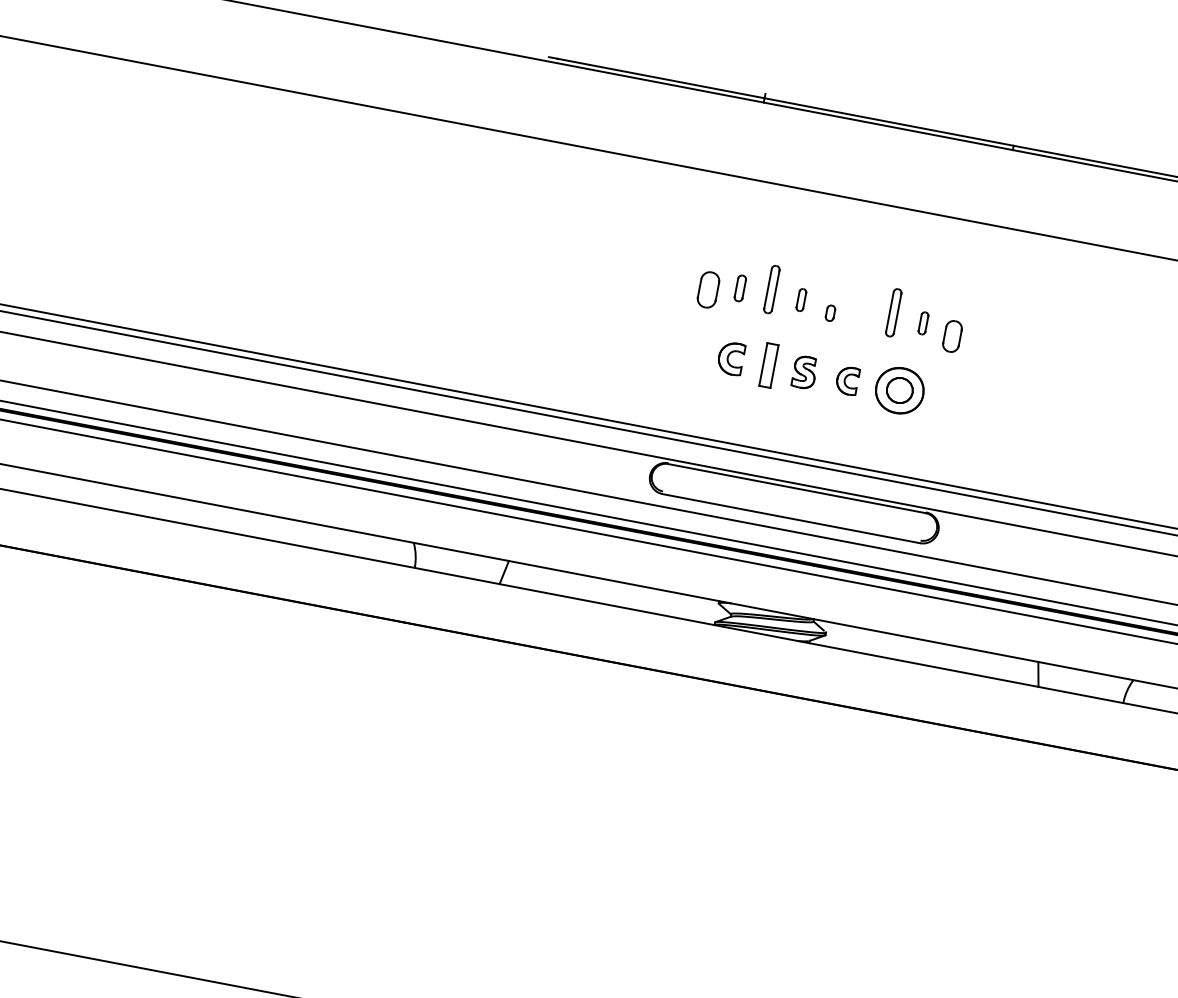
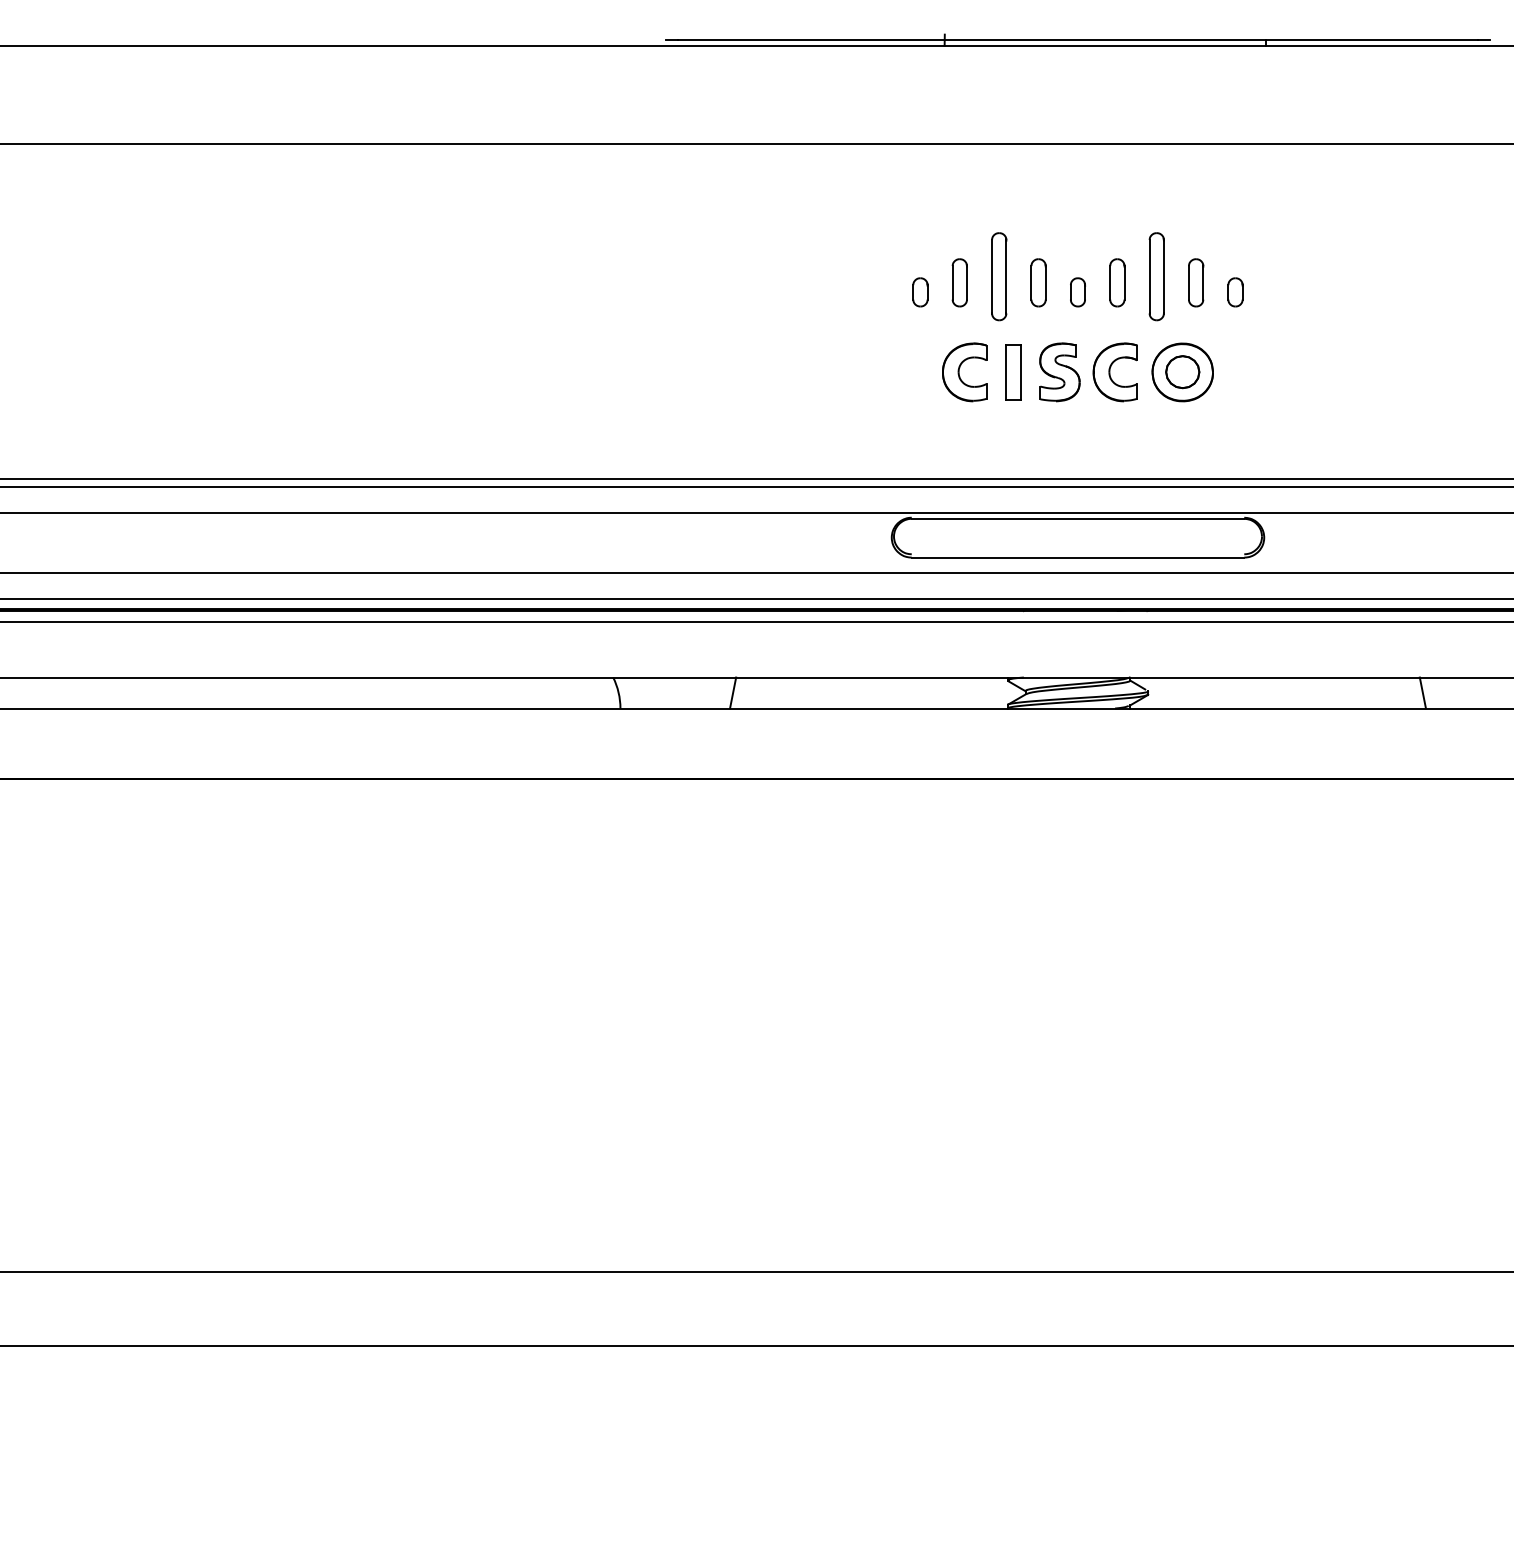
part: (740, 288) -> (959, 282), size x1.43
part: (772, 289) -> (999, 276), size x1.43
part: (708, 290) -> (920, 292), size x0.62
part: (801, 299) -> (1038, 282), size x1.67
part: (862, 311) -> (1117, 282), added
part: (893, 312) -> (1156, 276), size x1.43
part: (830, 313) -> (1077, 292), size x1.43
part: (923, 323) -> (1196, 282), size x1.67
part: (952, 336) -> (1235, 292), size x0.71
part: (730, 358) -> (964, 372), size x1.43
part: (804, 372) -> (1059, 372), size x1.43
part: (846, 380) -> (1114, 372), size x1.67

